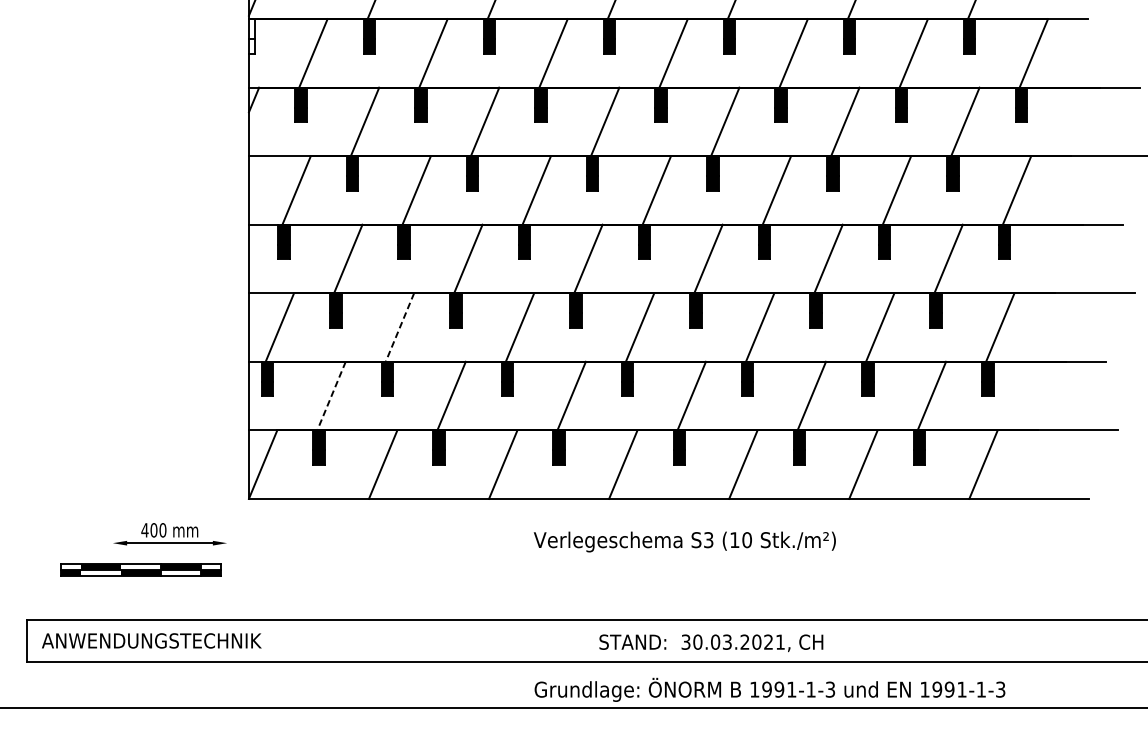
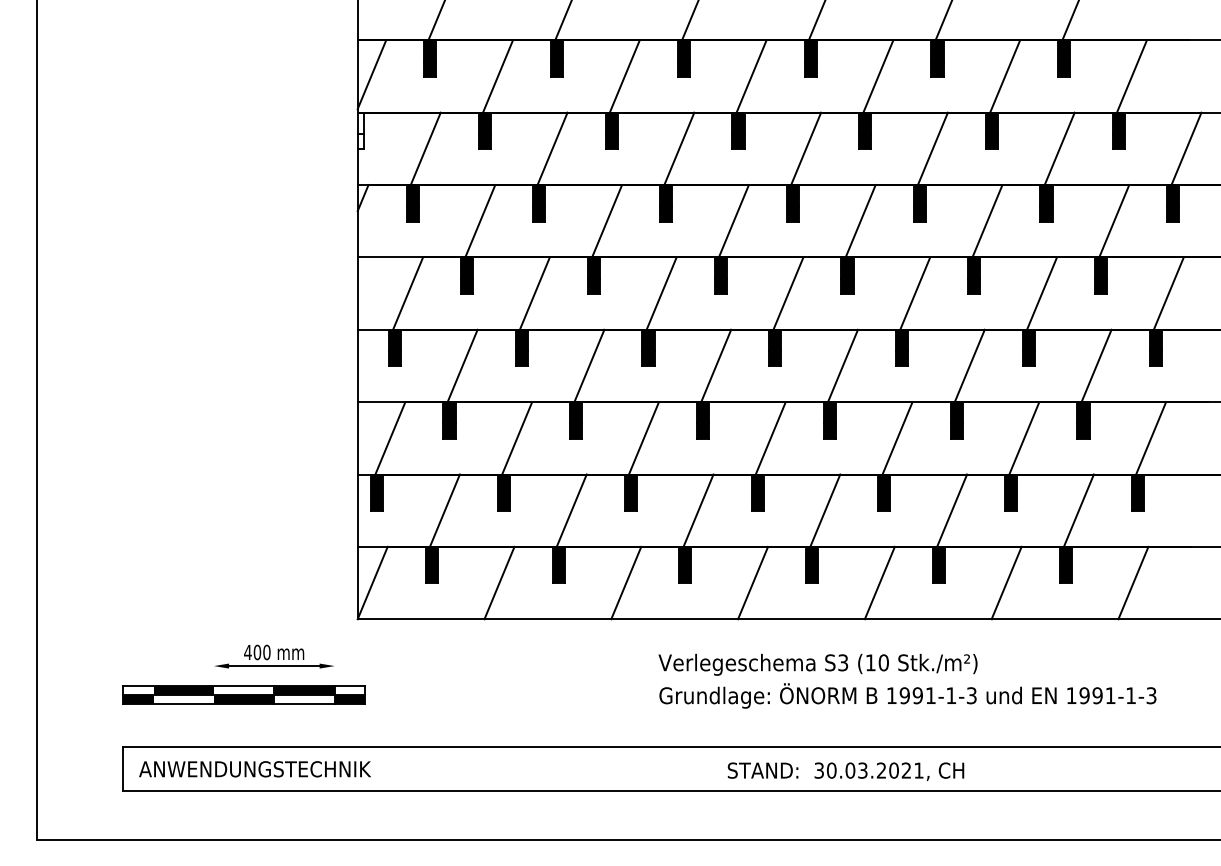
line: (400, 327) -> (517, 438), dashed -> solid
line: (331, 396) -> (444, 511), dashed -> solid
part: (140, 570) -> (243, 694), size x1.43
text: (769, 689) -> (907, 695), moved

